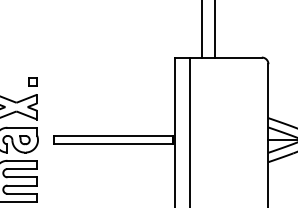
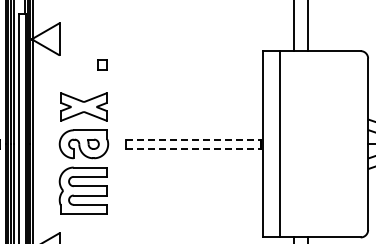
part: (32, 81) -> (102, 64), moved
line: (113, 135) -> (193, 139), solid -> dashed
line: (113, 143) -> (193, 148), solid -> dashed

